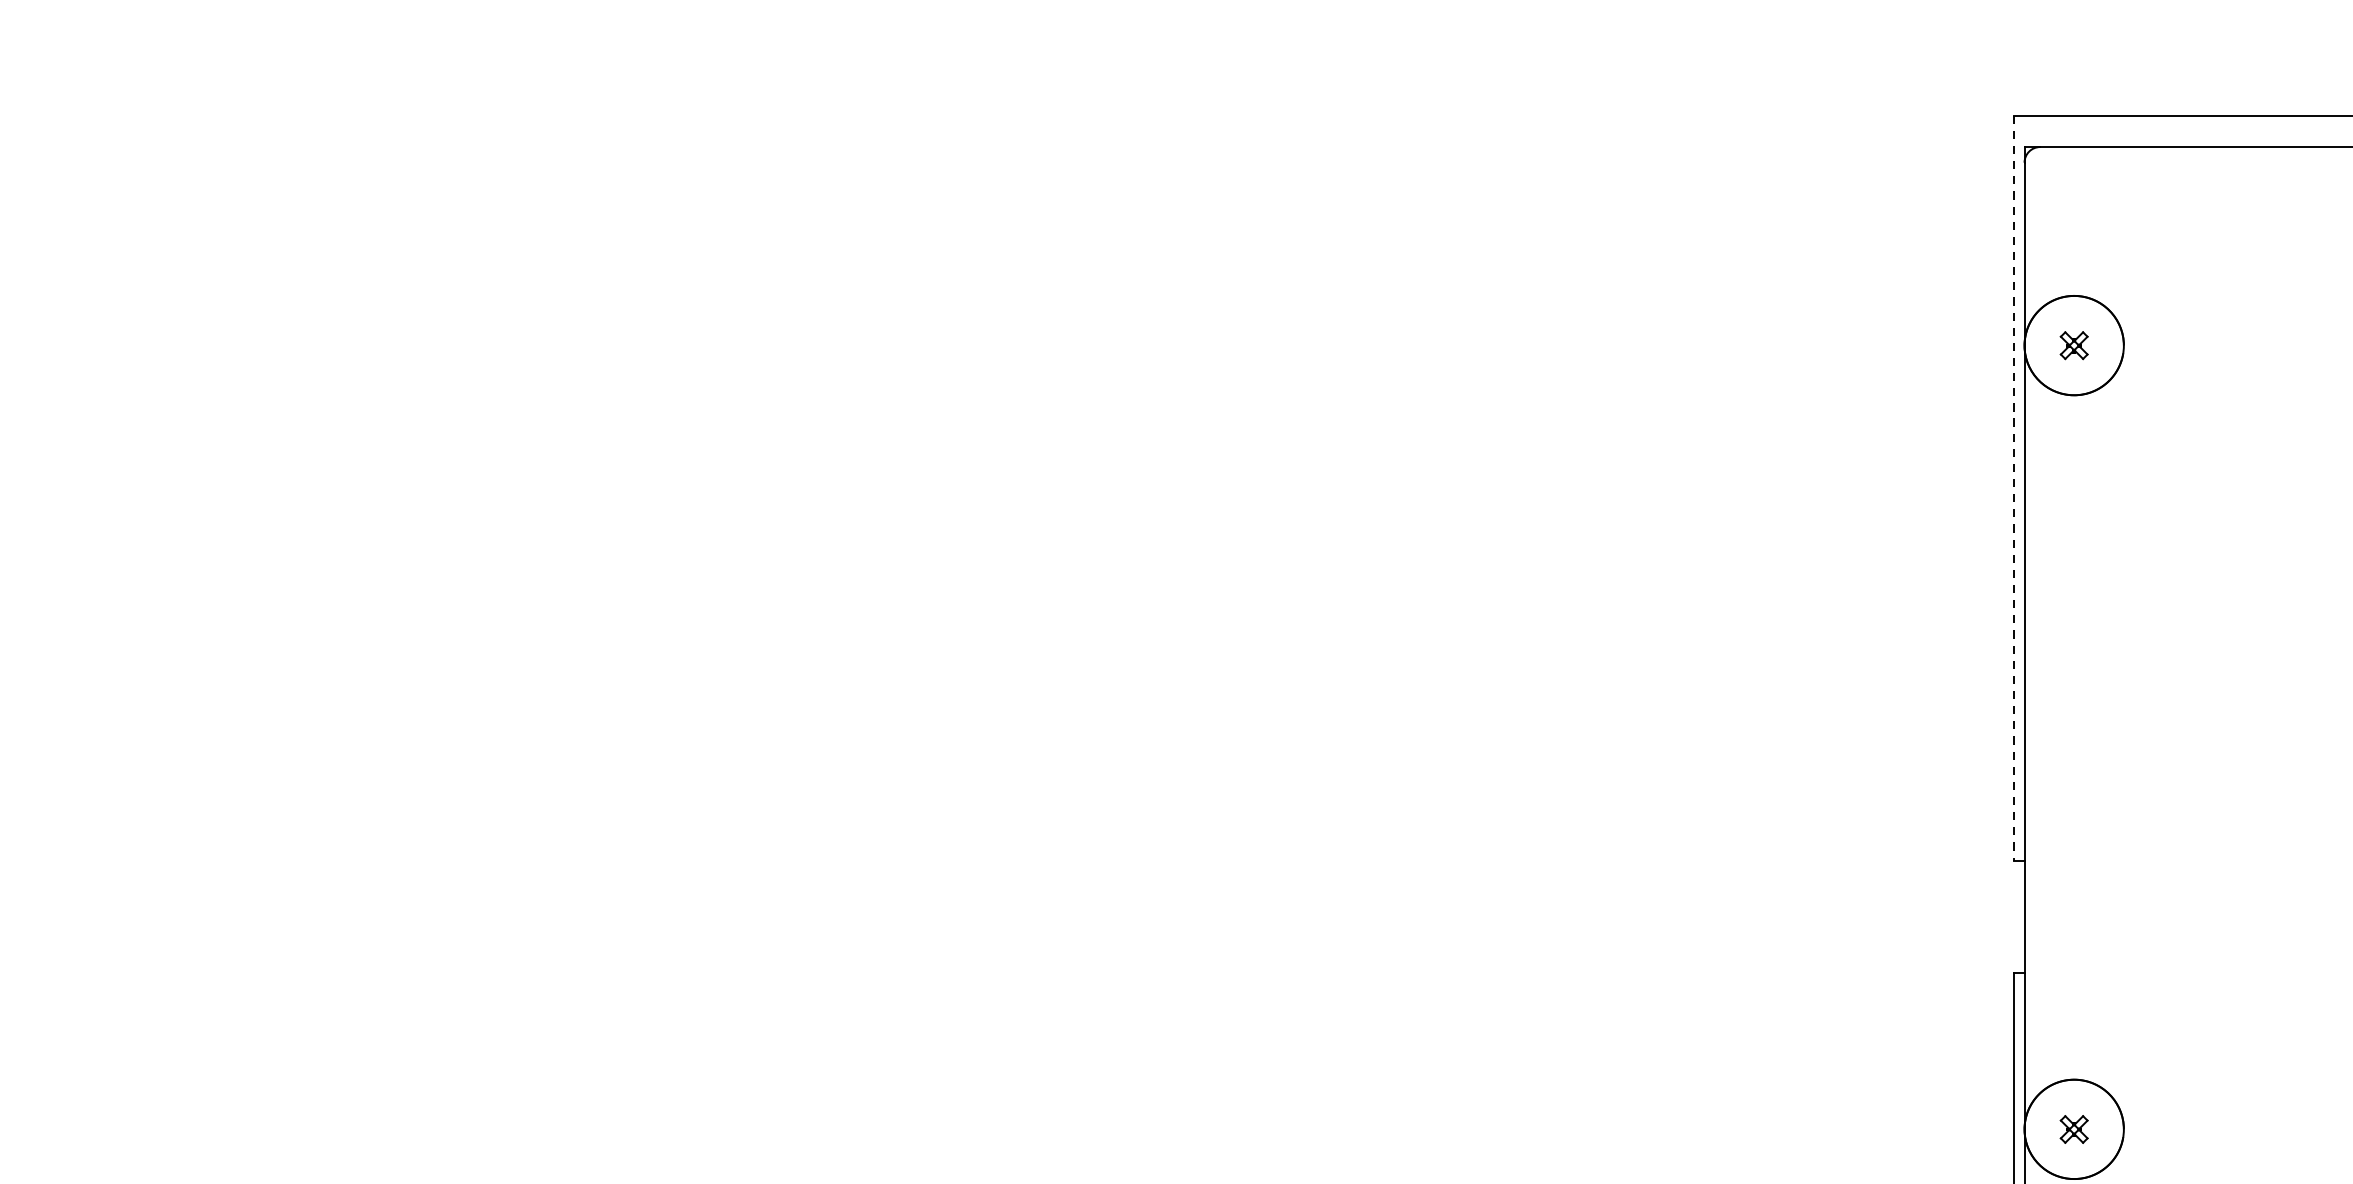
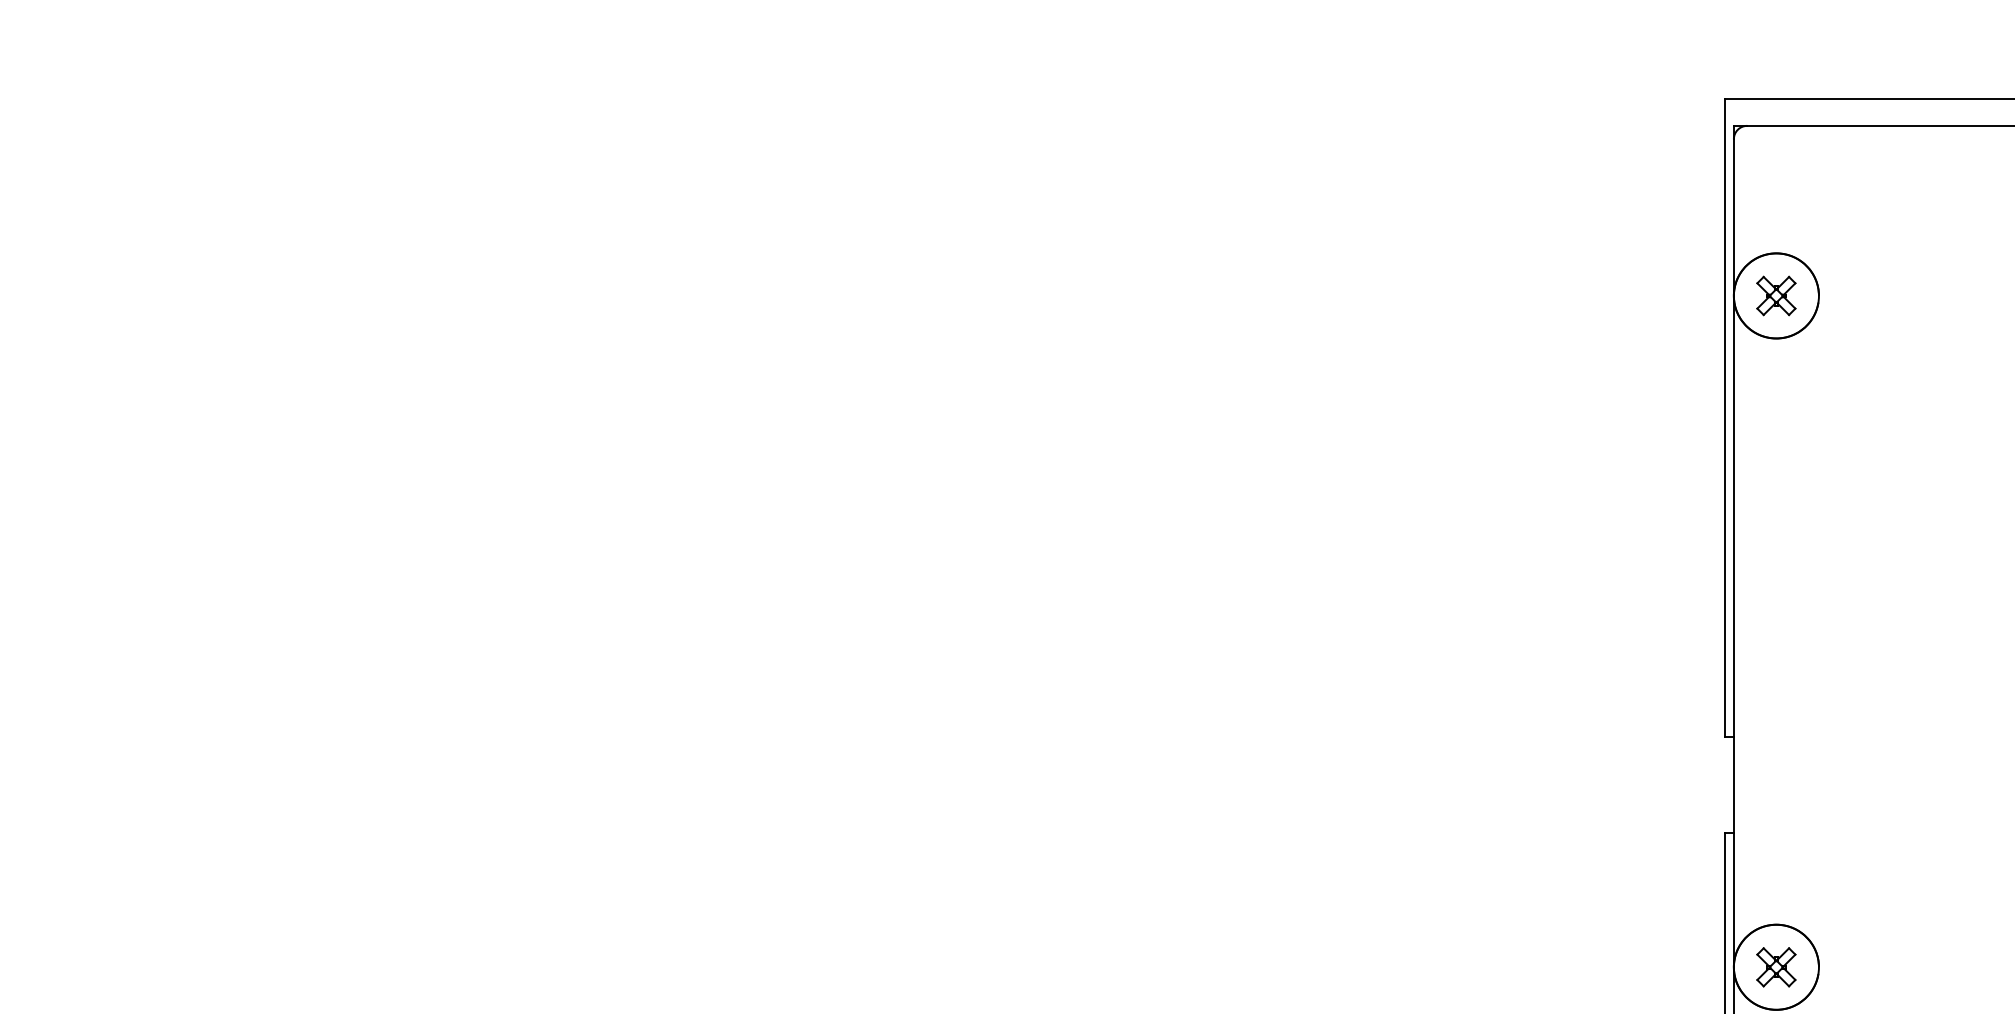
part: (2074, 345) -> (1776, 295), size x1.67
line: (2013, 488) -> (1724, 418), dashed -> solid
part: (2074, 1129) -> (1776, 967), size x1.67

